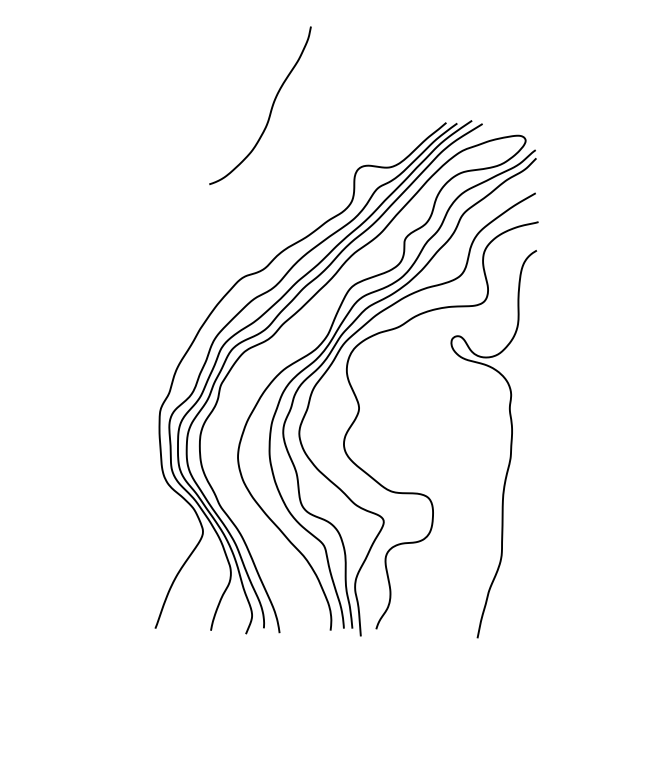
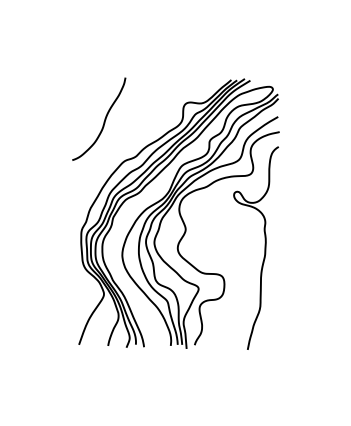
curve: (270, 104) -> (104, 118), moved

